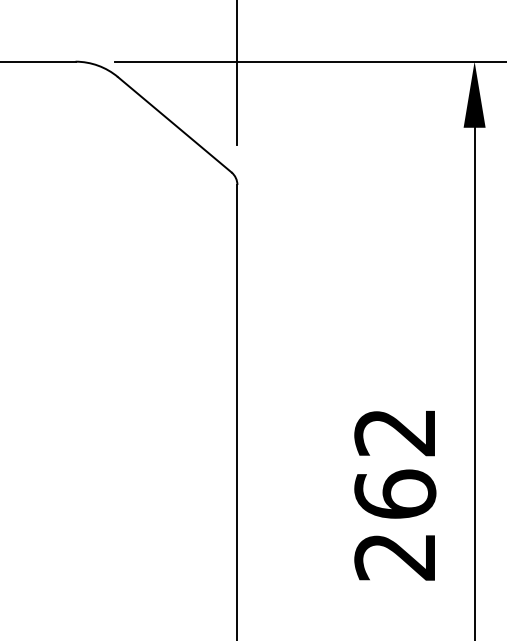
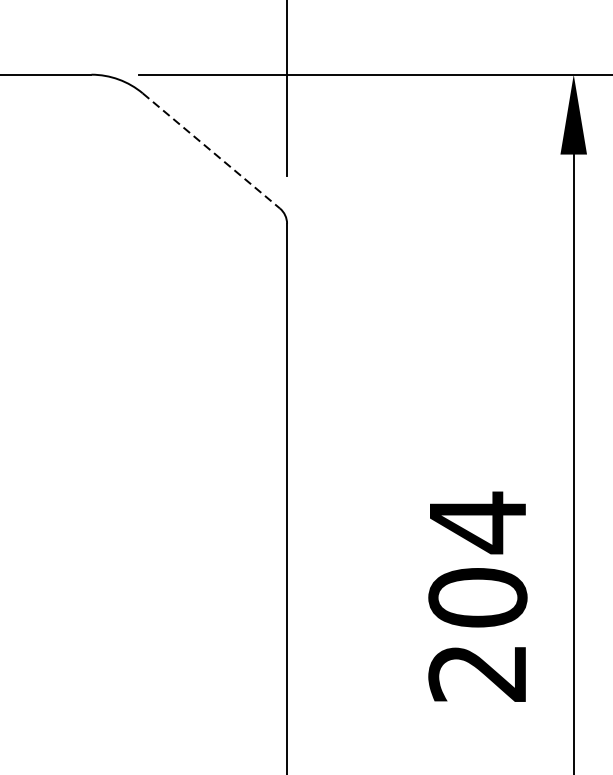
line: (175, 125) -> (212, 151), solid -> dashed
text: (395, 462) -> (478, 559), 262 -> 204

